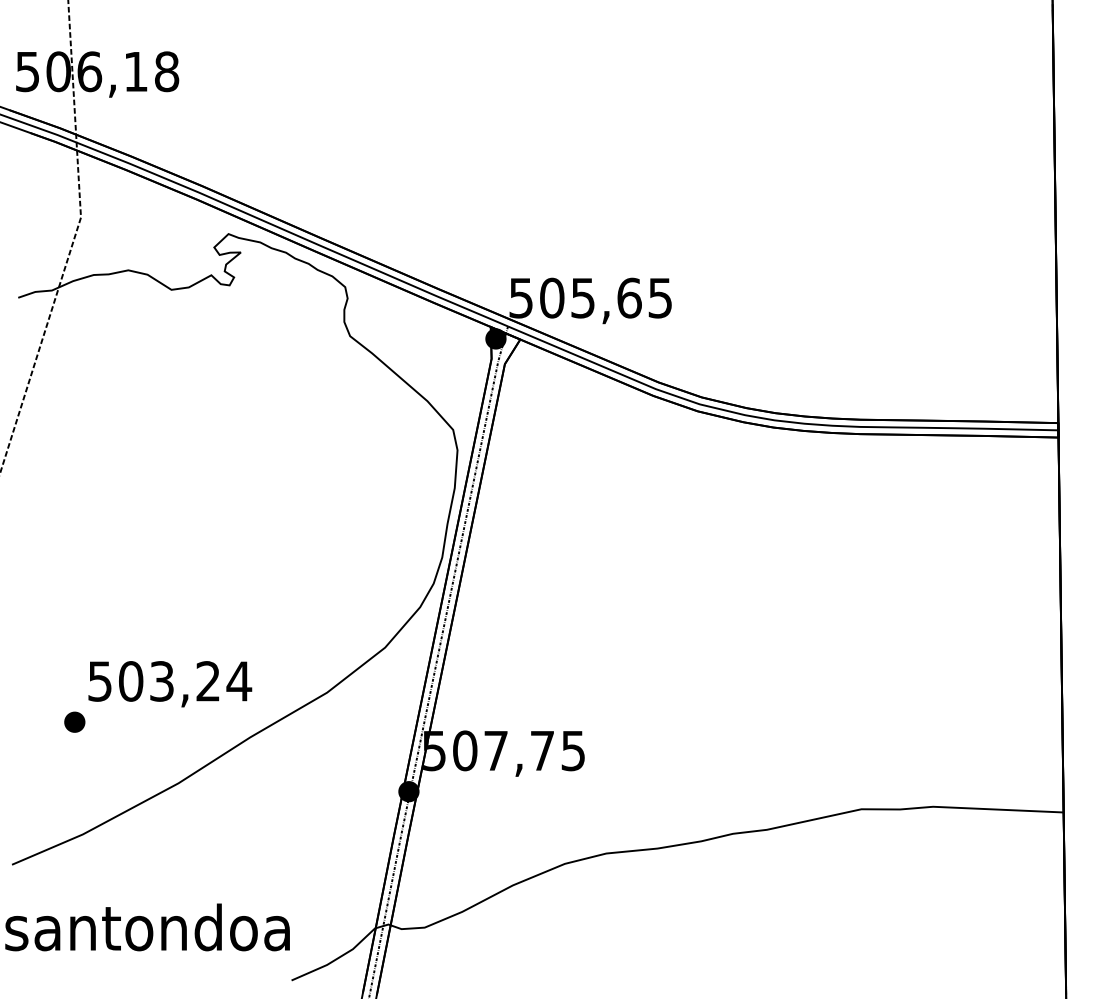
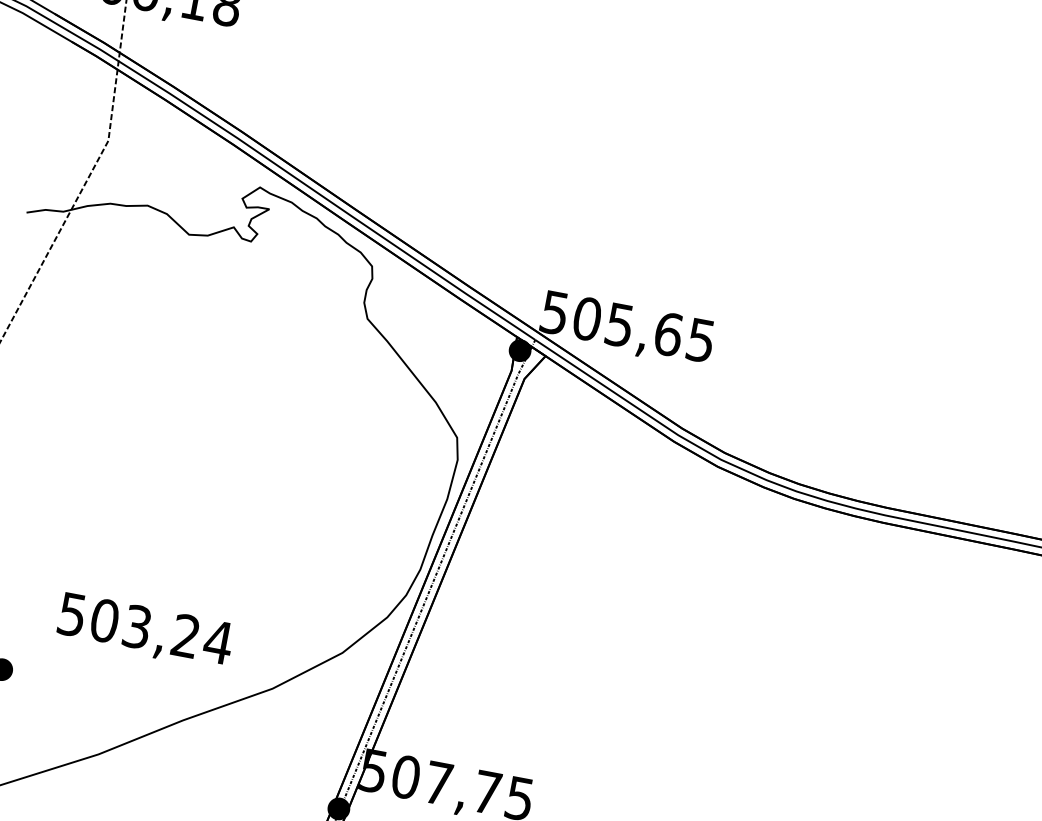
text: (170, 684) -> (145, 631), moved

